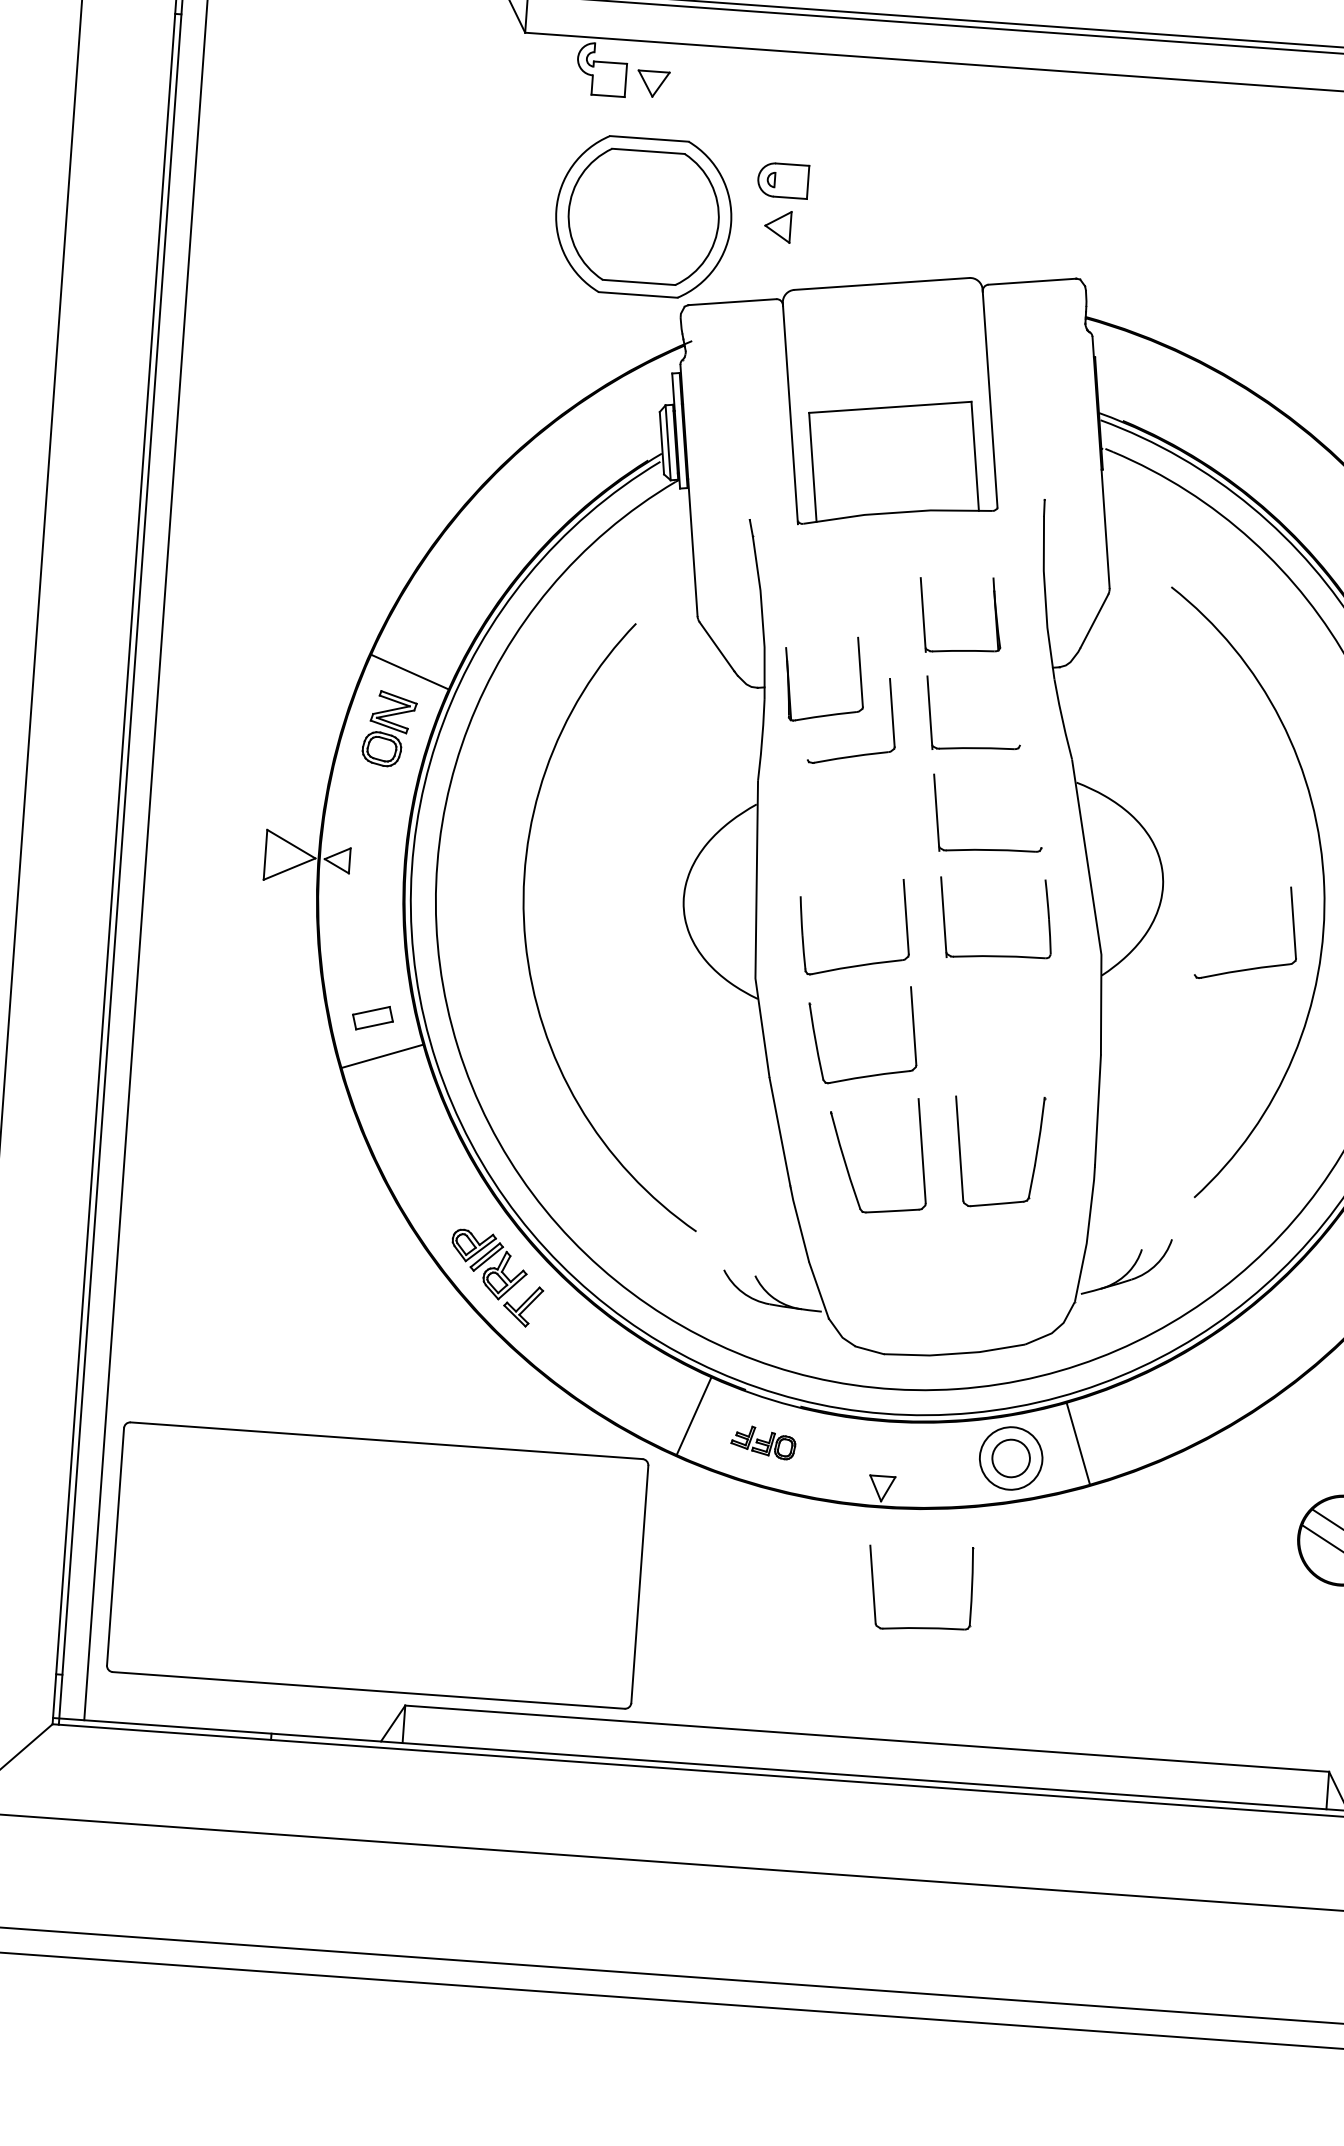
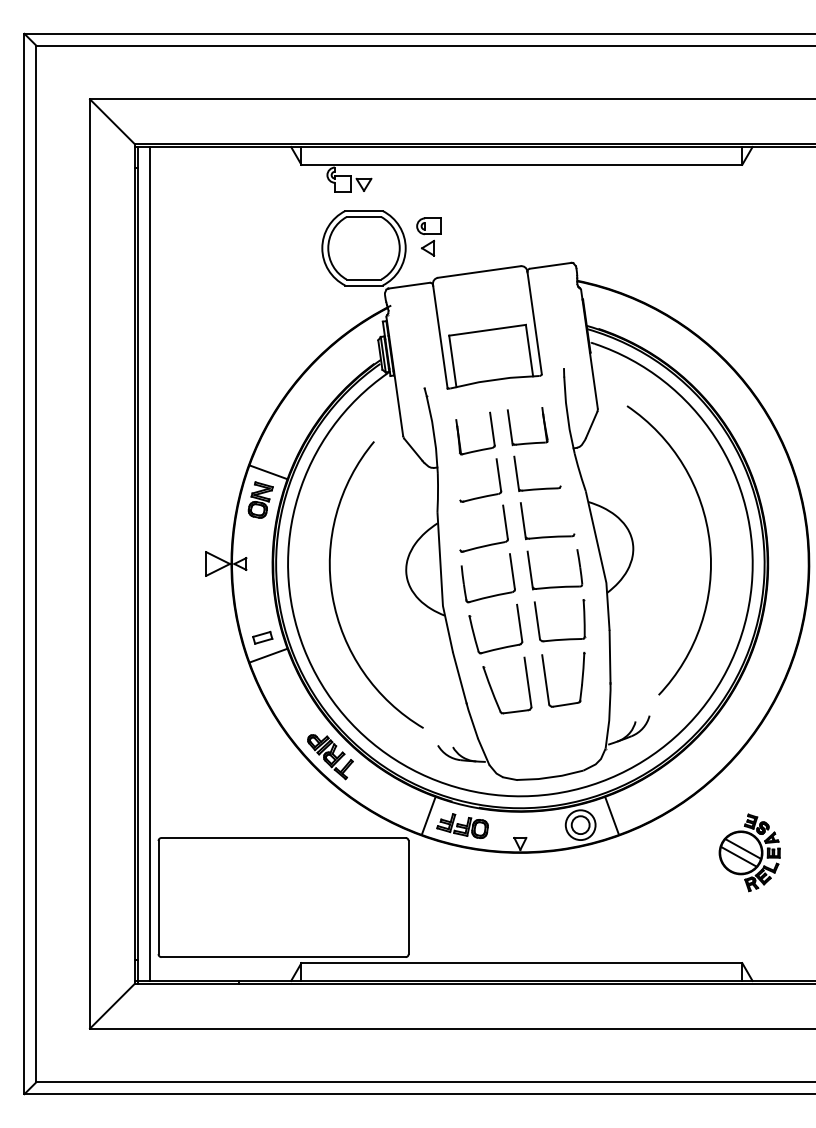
part: (790, 676) -> (459, 433), moved
part: (1250, 966) -> (486, 544), moved
part: (763, 1441) -> (462, 825), size x1.67
part: (920, 1625) -> (561, 638), moved

